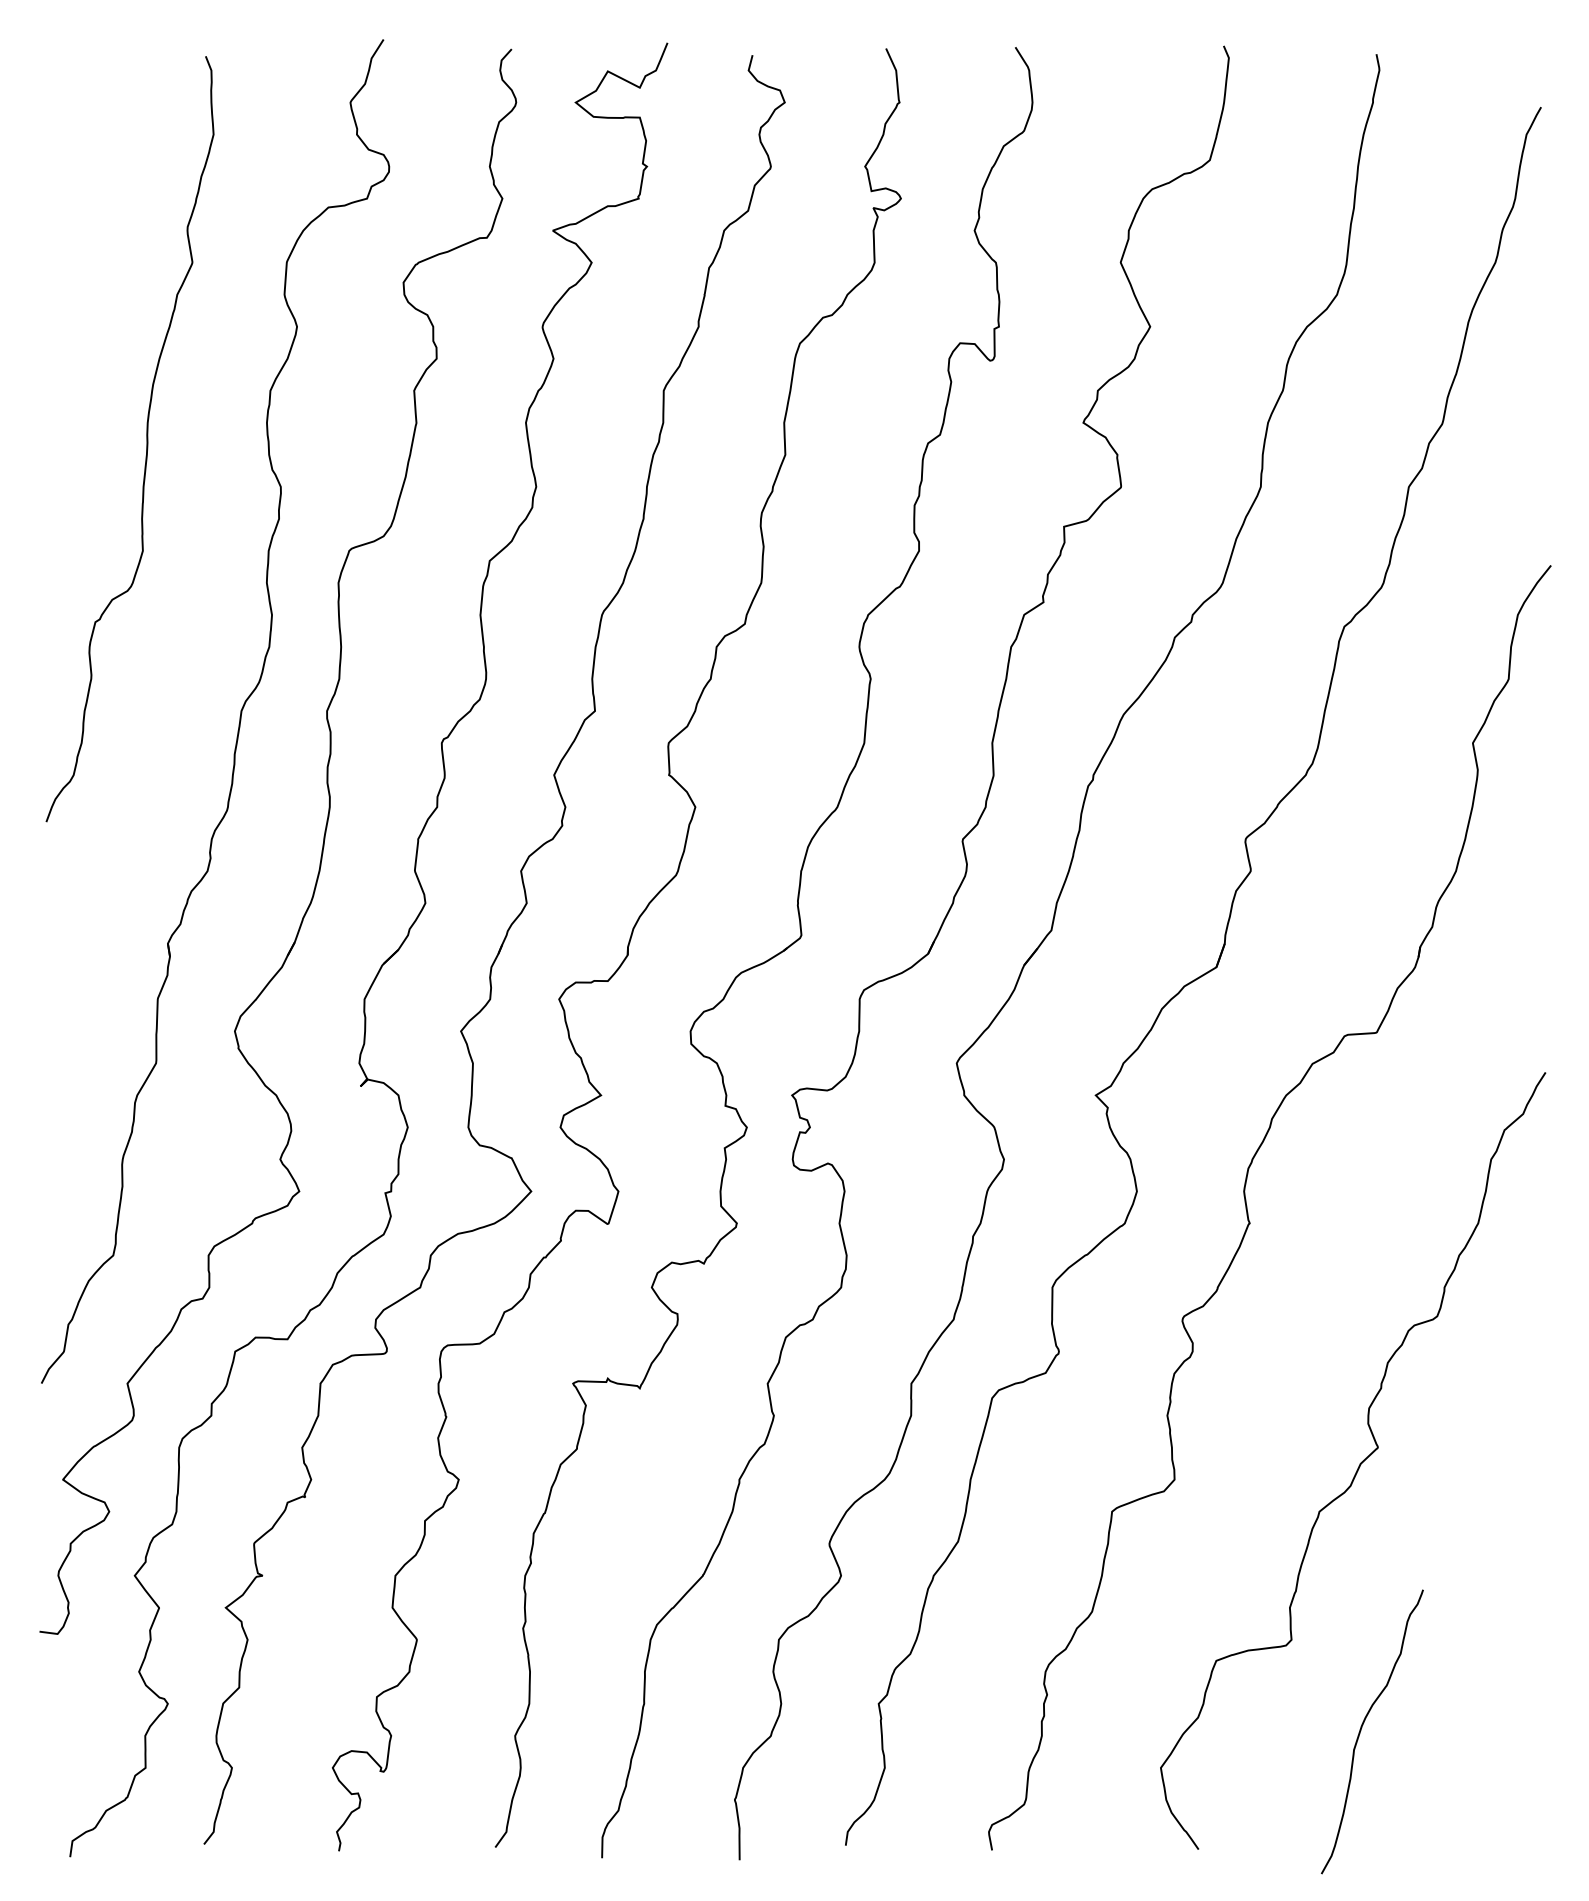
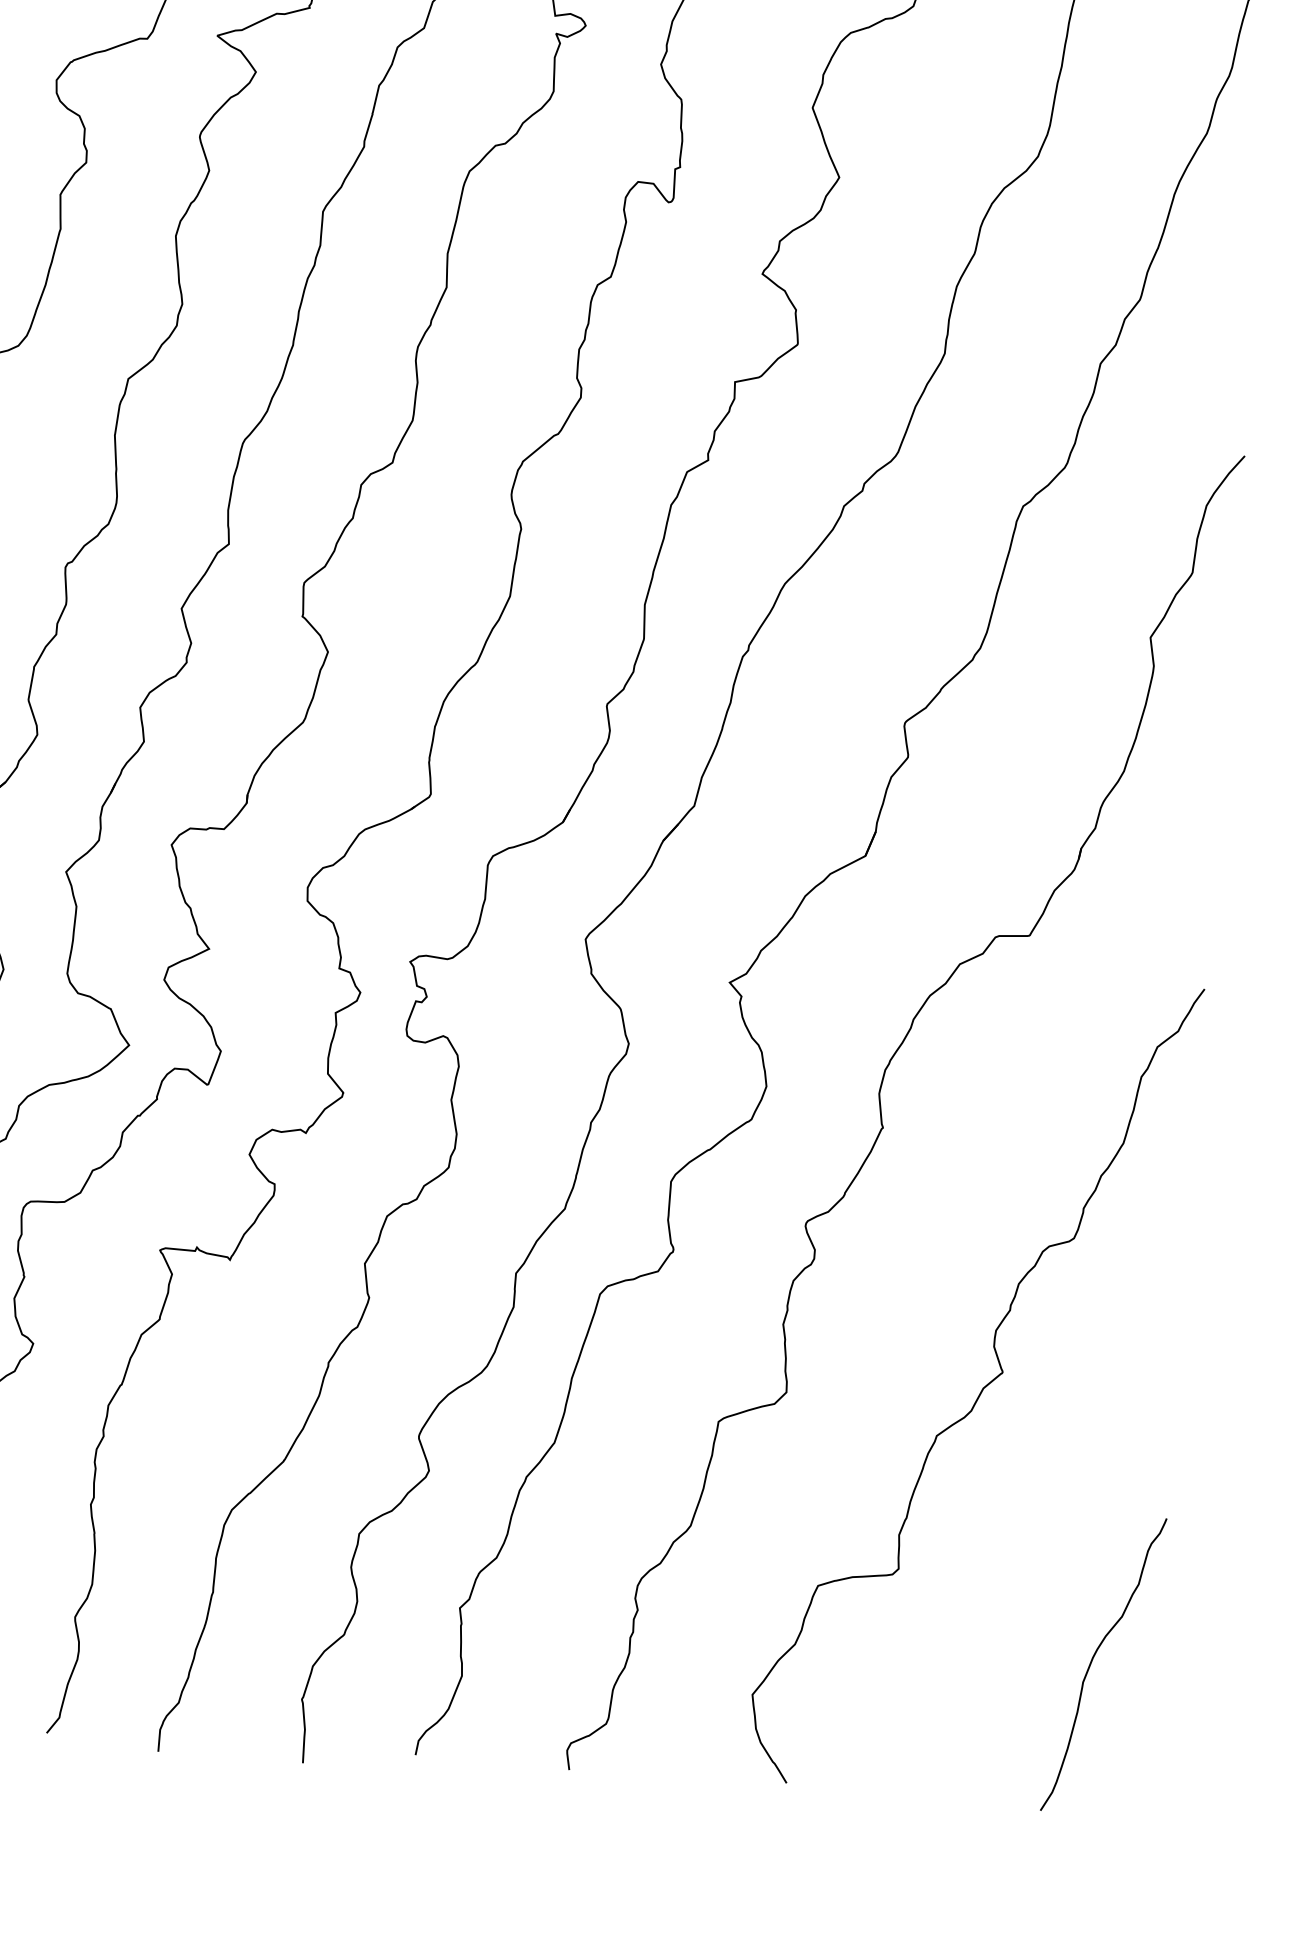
curve: (1362, 1727) -> (1093, 1659), moved

